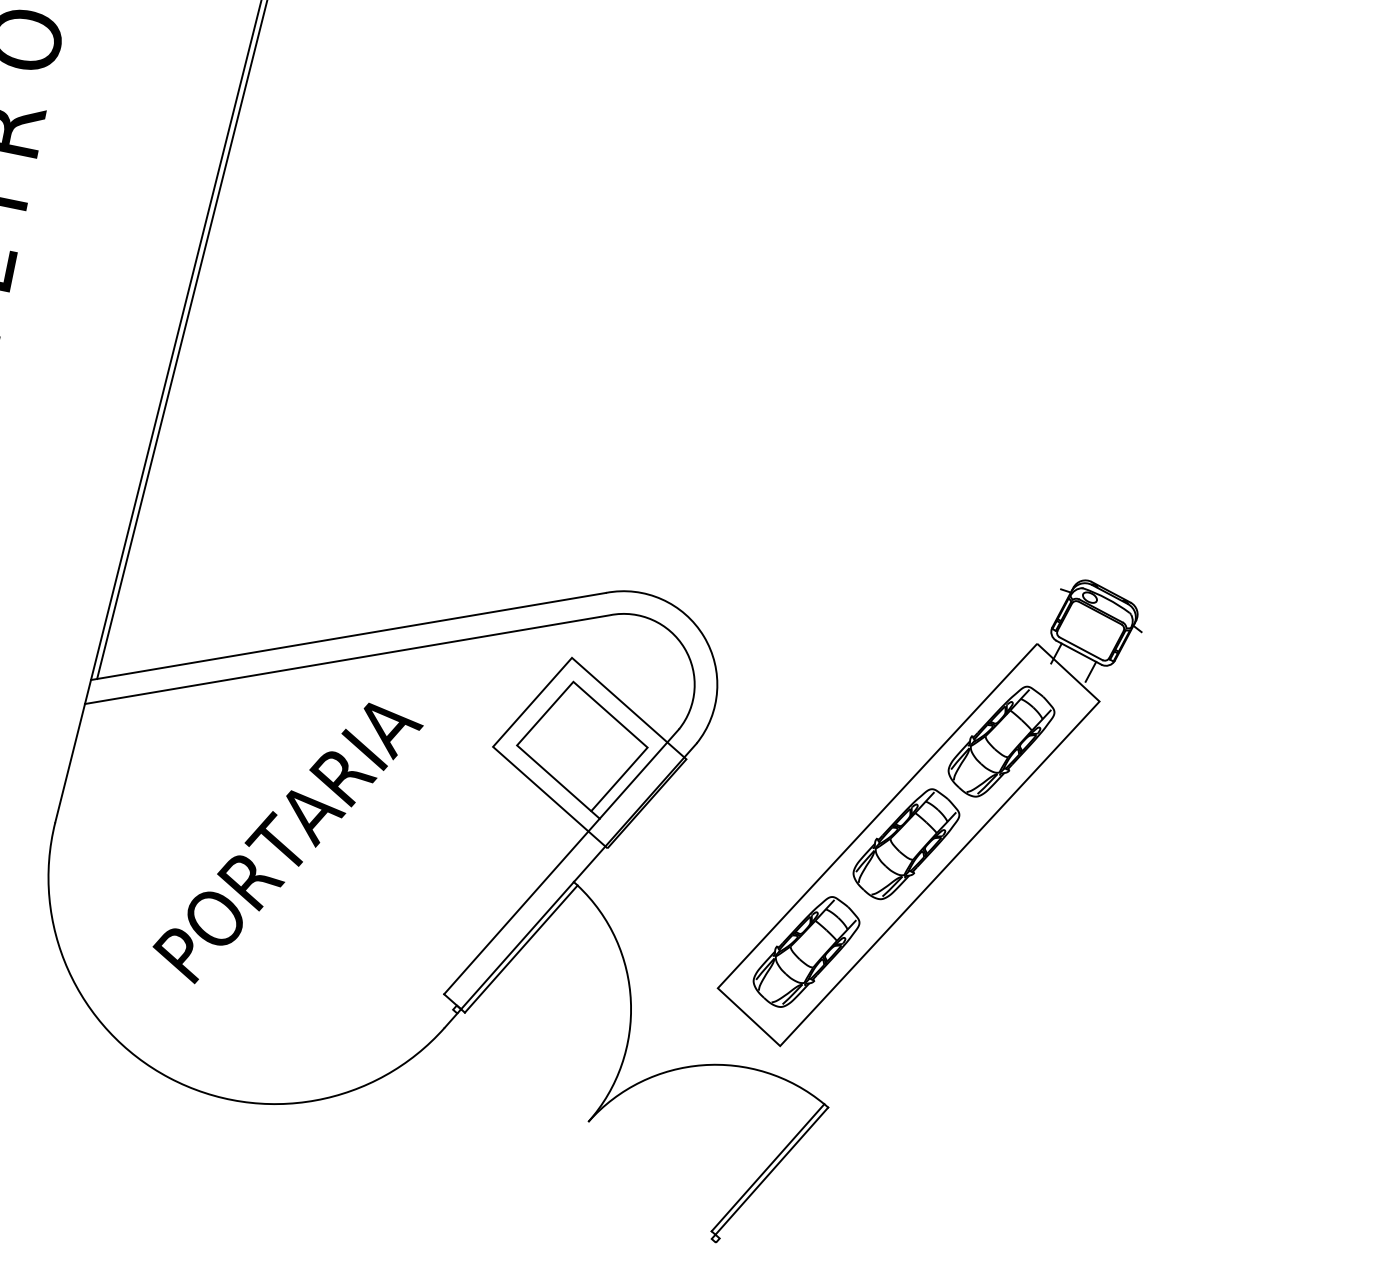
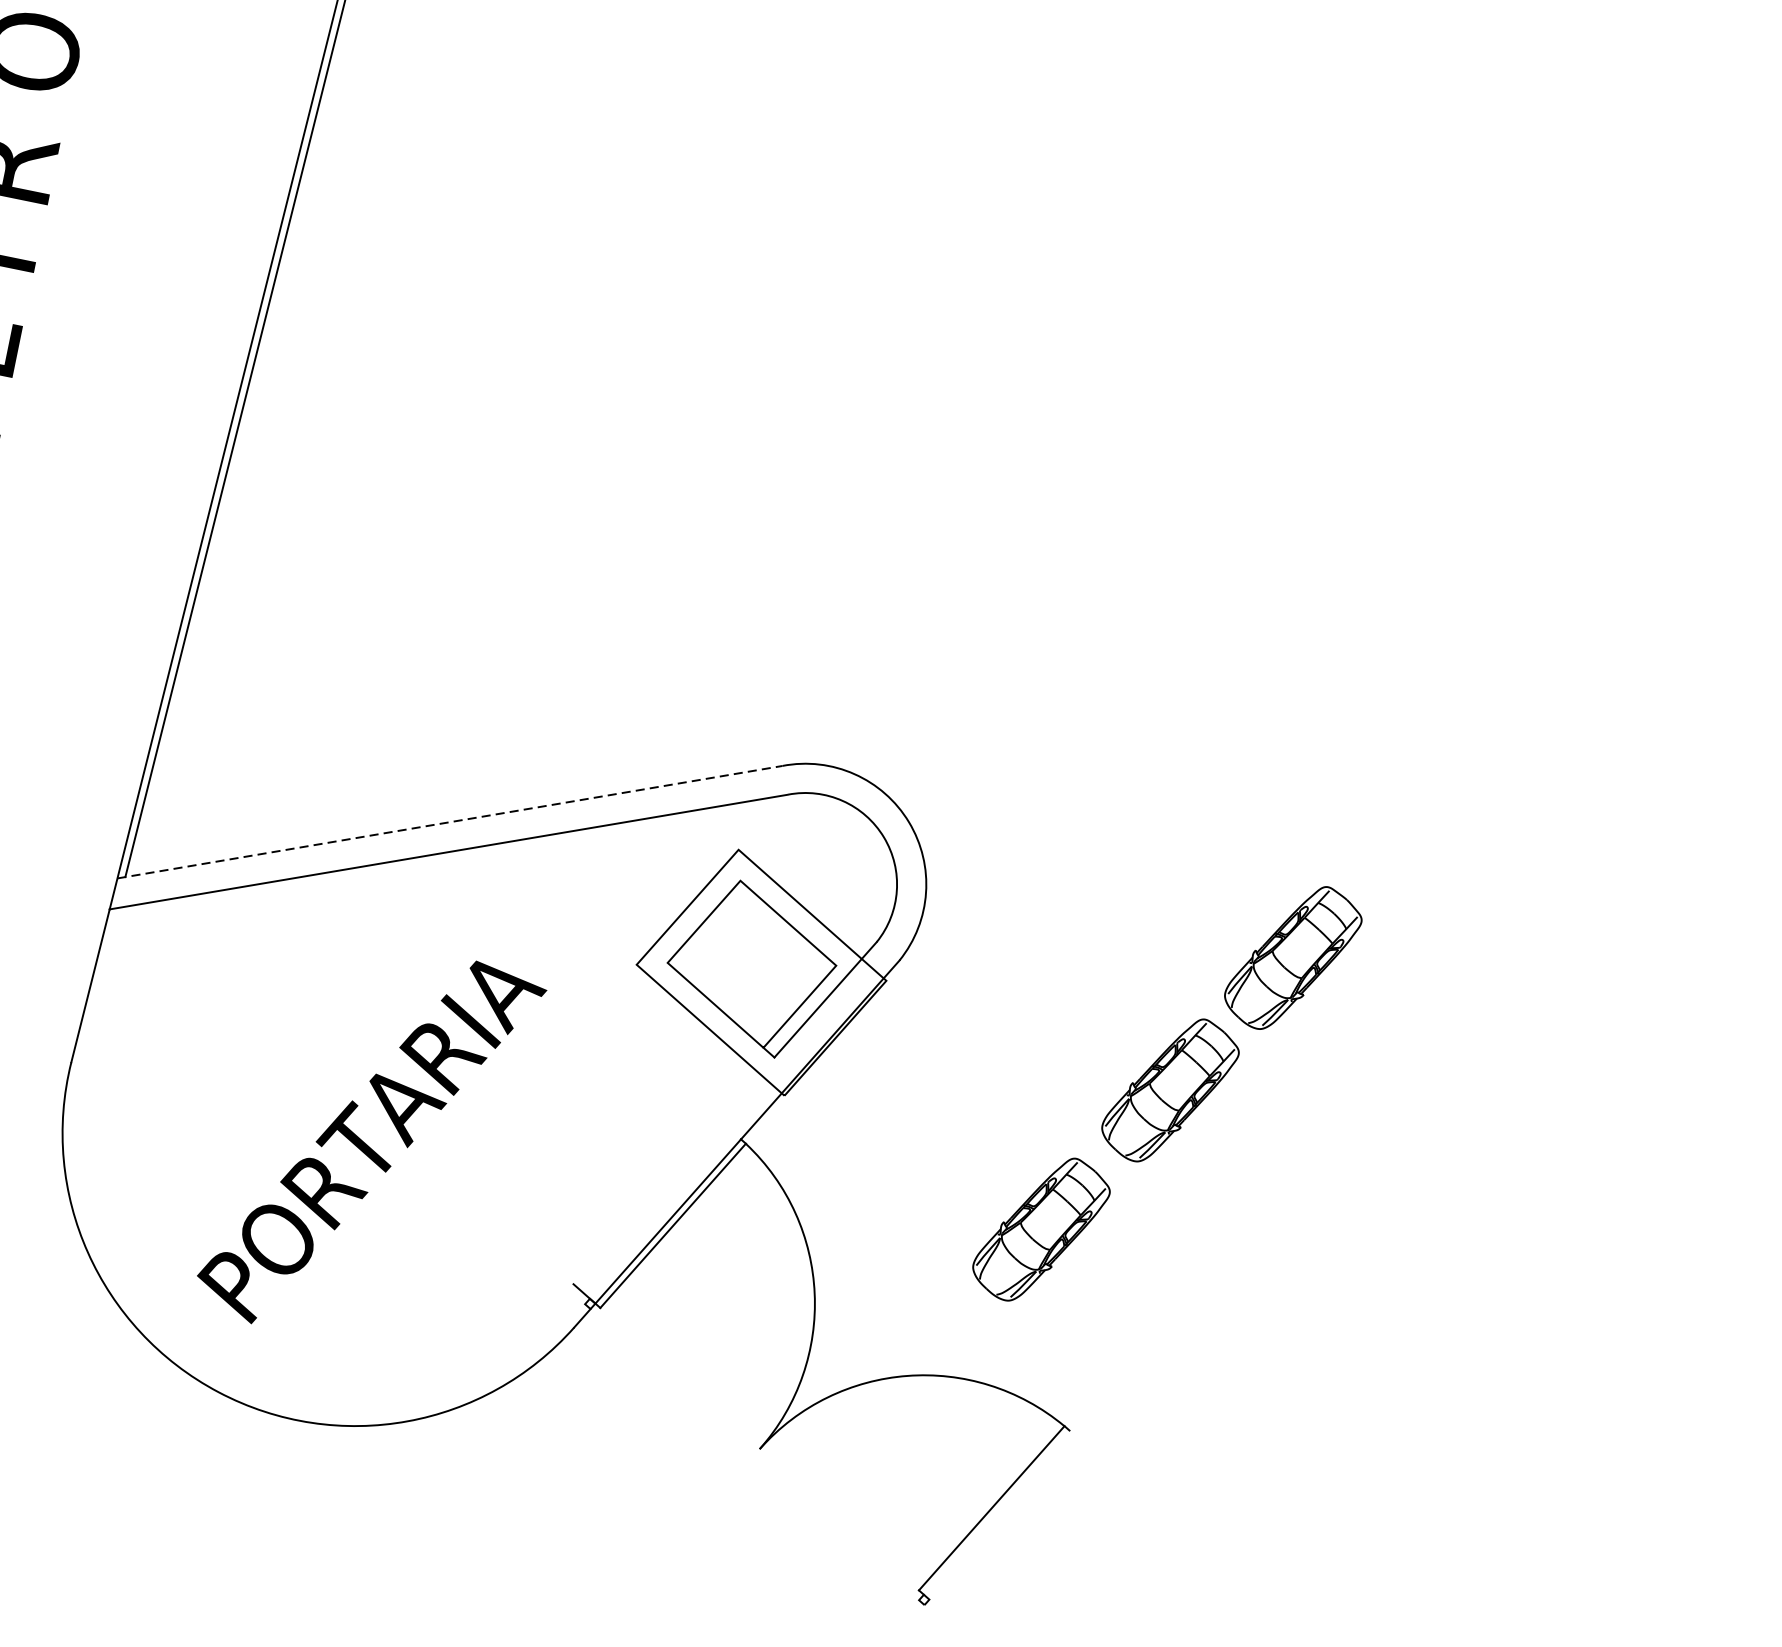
line: (348, 636) -> (449, 822), solid -> dashed
part: (929, 813) -> (1200, 1050), removed
text: (287, 843) -> (371, 1142), moved
line: (521, 906) -> (673, 1170), removed
line: (771, 1170) -> (996, 1511), removed

